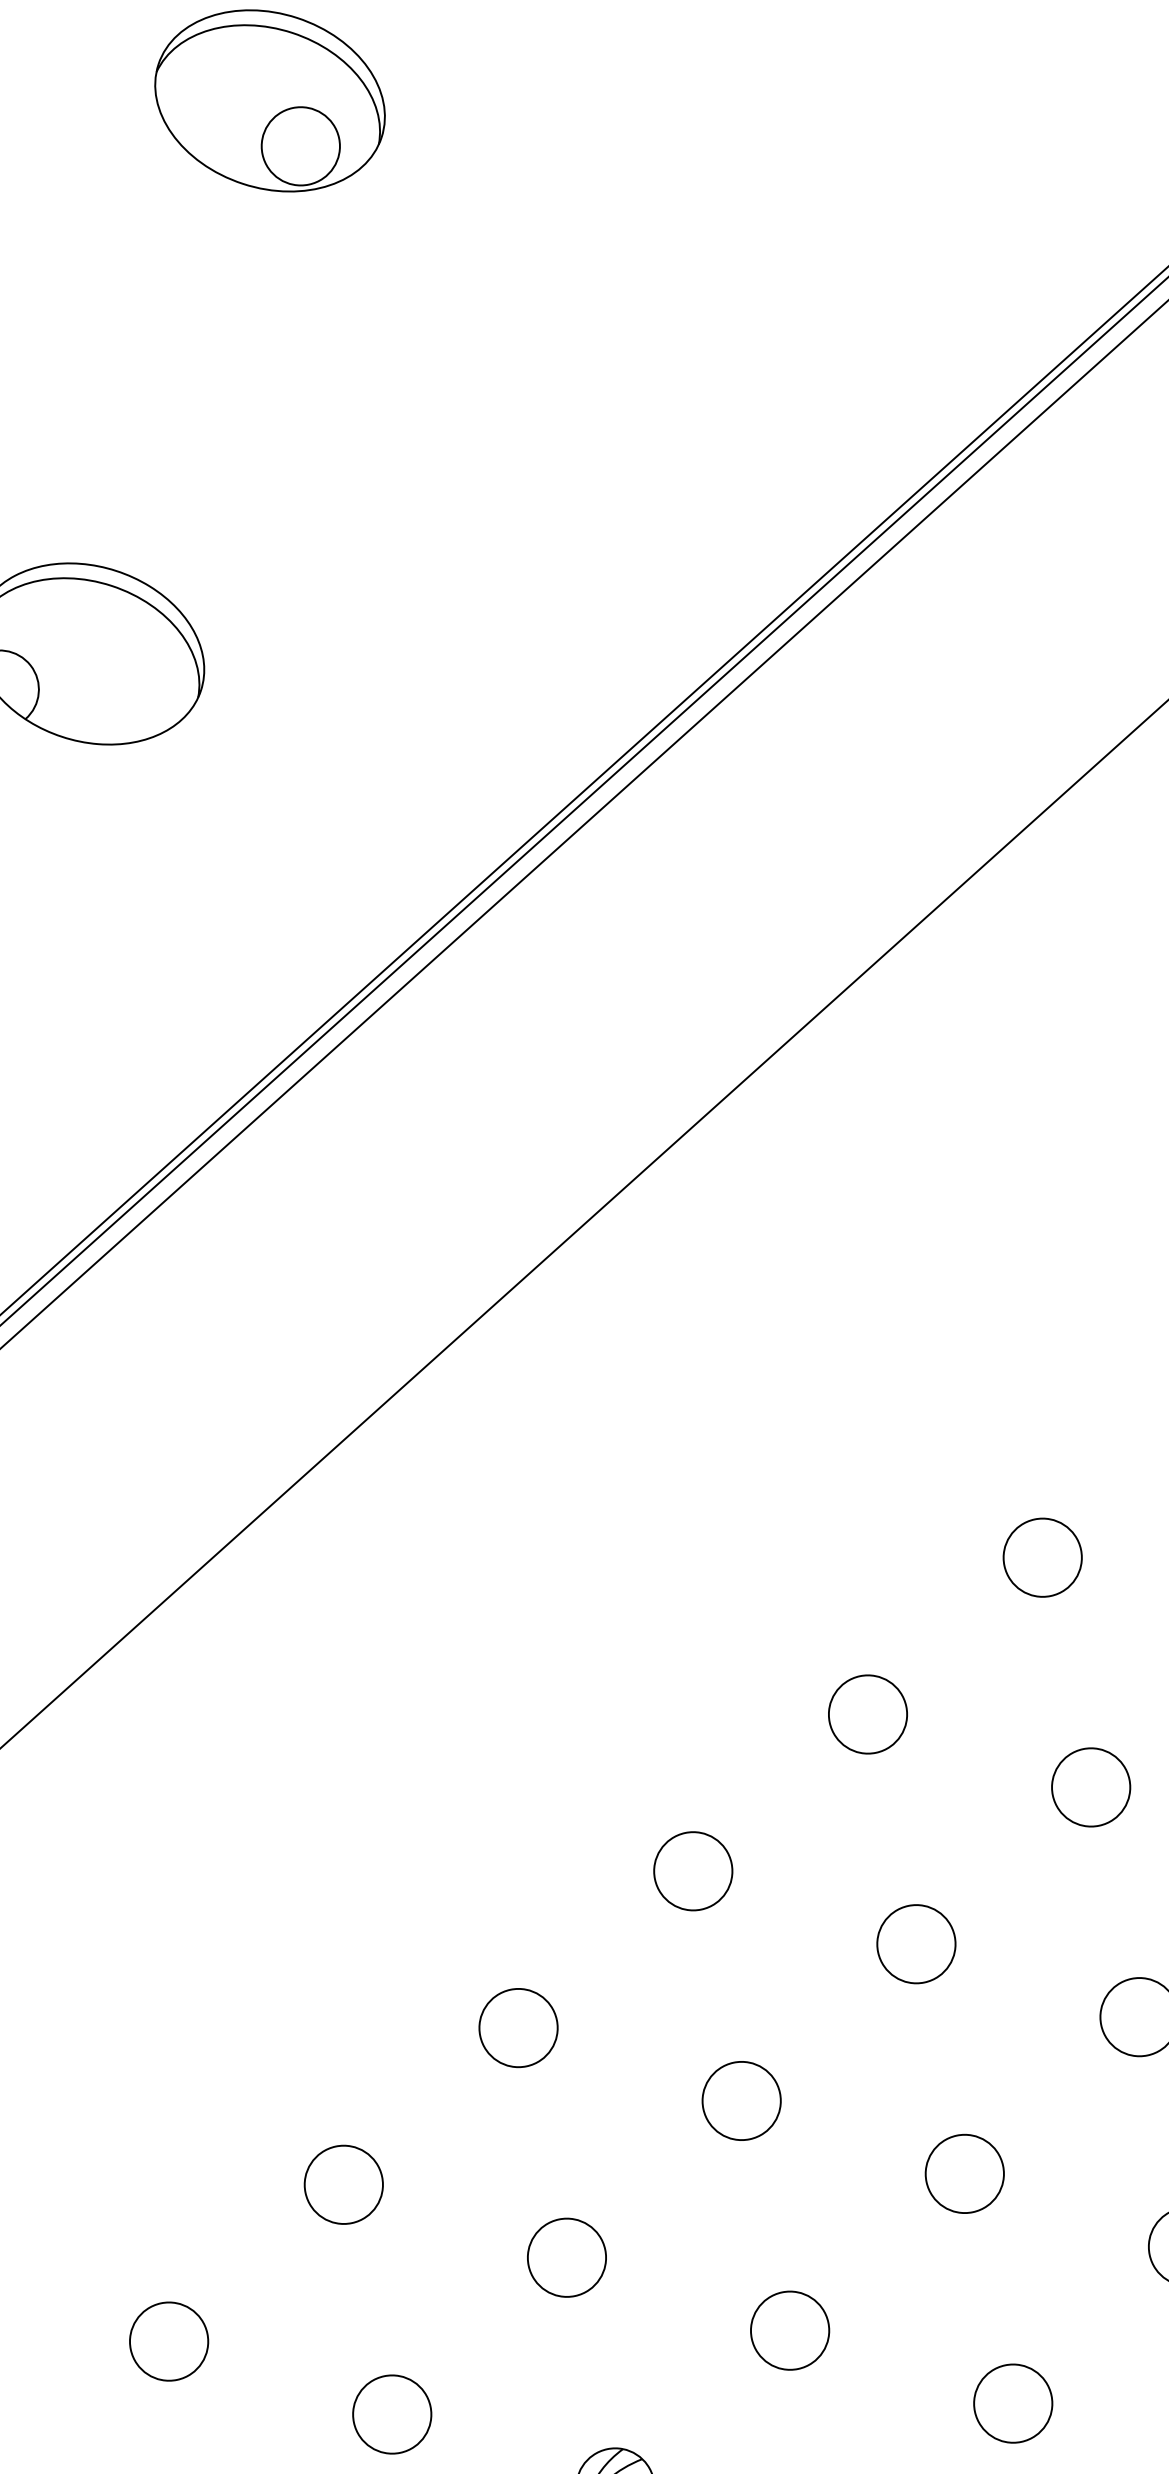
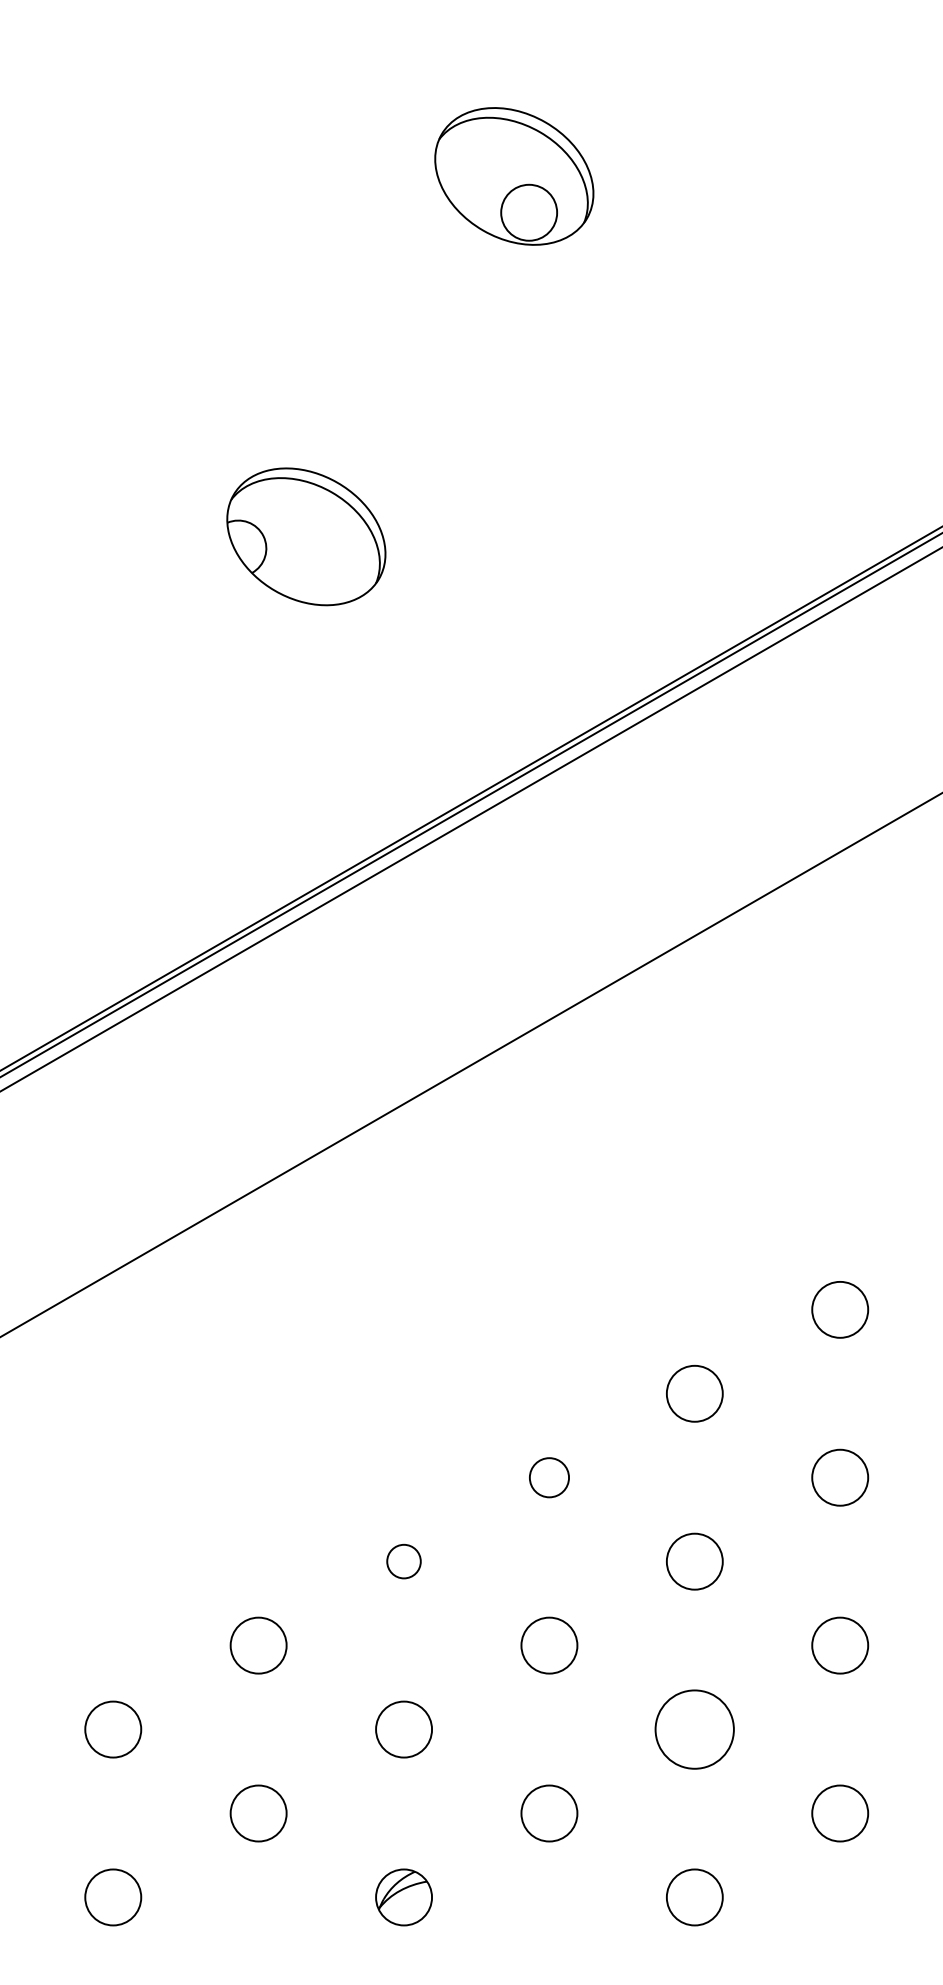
circle: (693, 1870) -> (549, 1477), size x0.7
circle: (517, 2027) -> (403, 1561), size x0.6
circle: (964, 2173) -> (694, 1729), size x1.4

